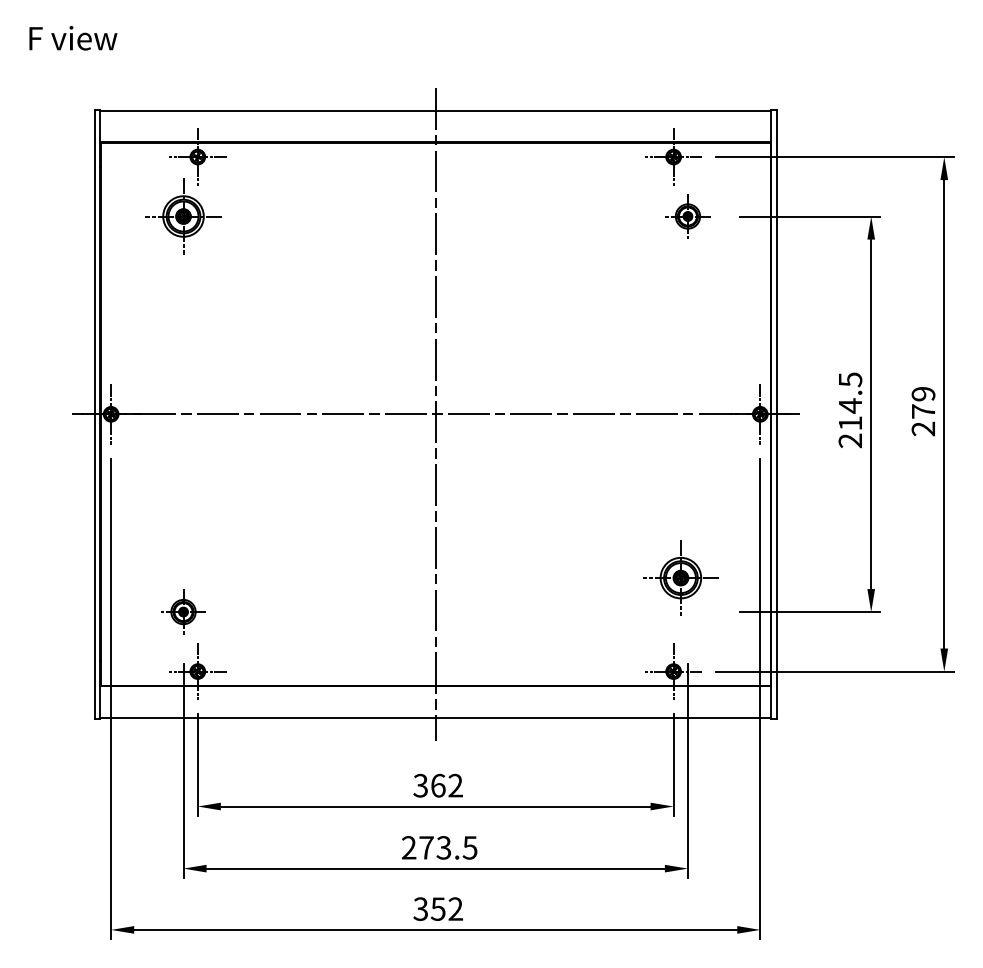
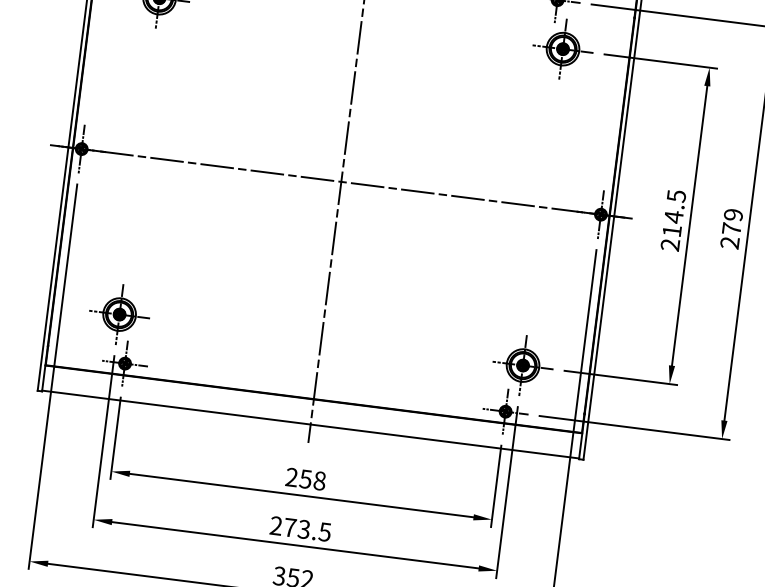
part: (687, 216) -> (562, 49), size x1.67
part: (680, 577) -> (522, 365), moved
part: (183, 611) -> (119, 314), size x1.67
text: (438, 785) -> (306, 479), 362 -> 258

